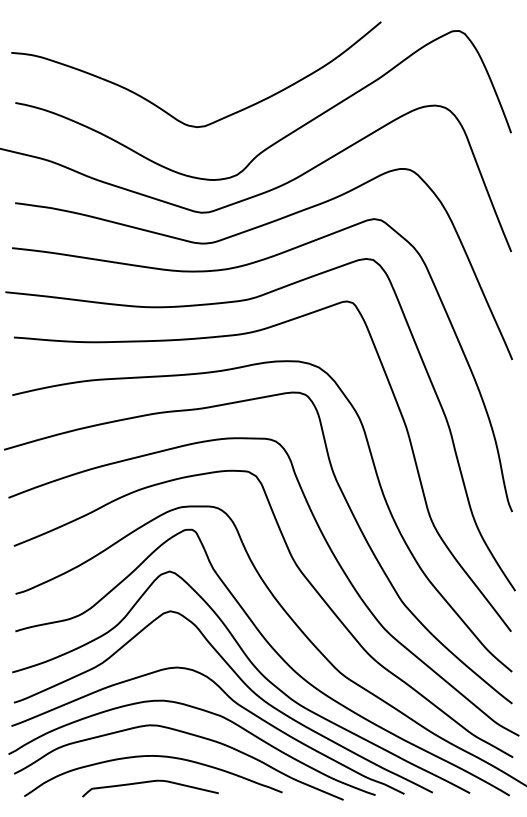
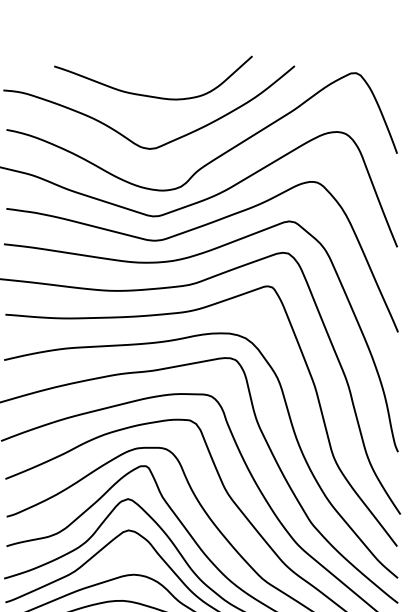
curve: (198, 59) -> (150, 95), added

